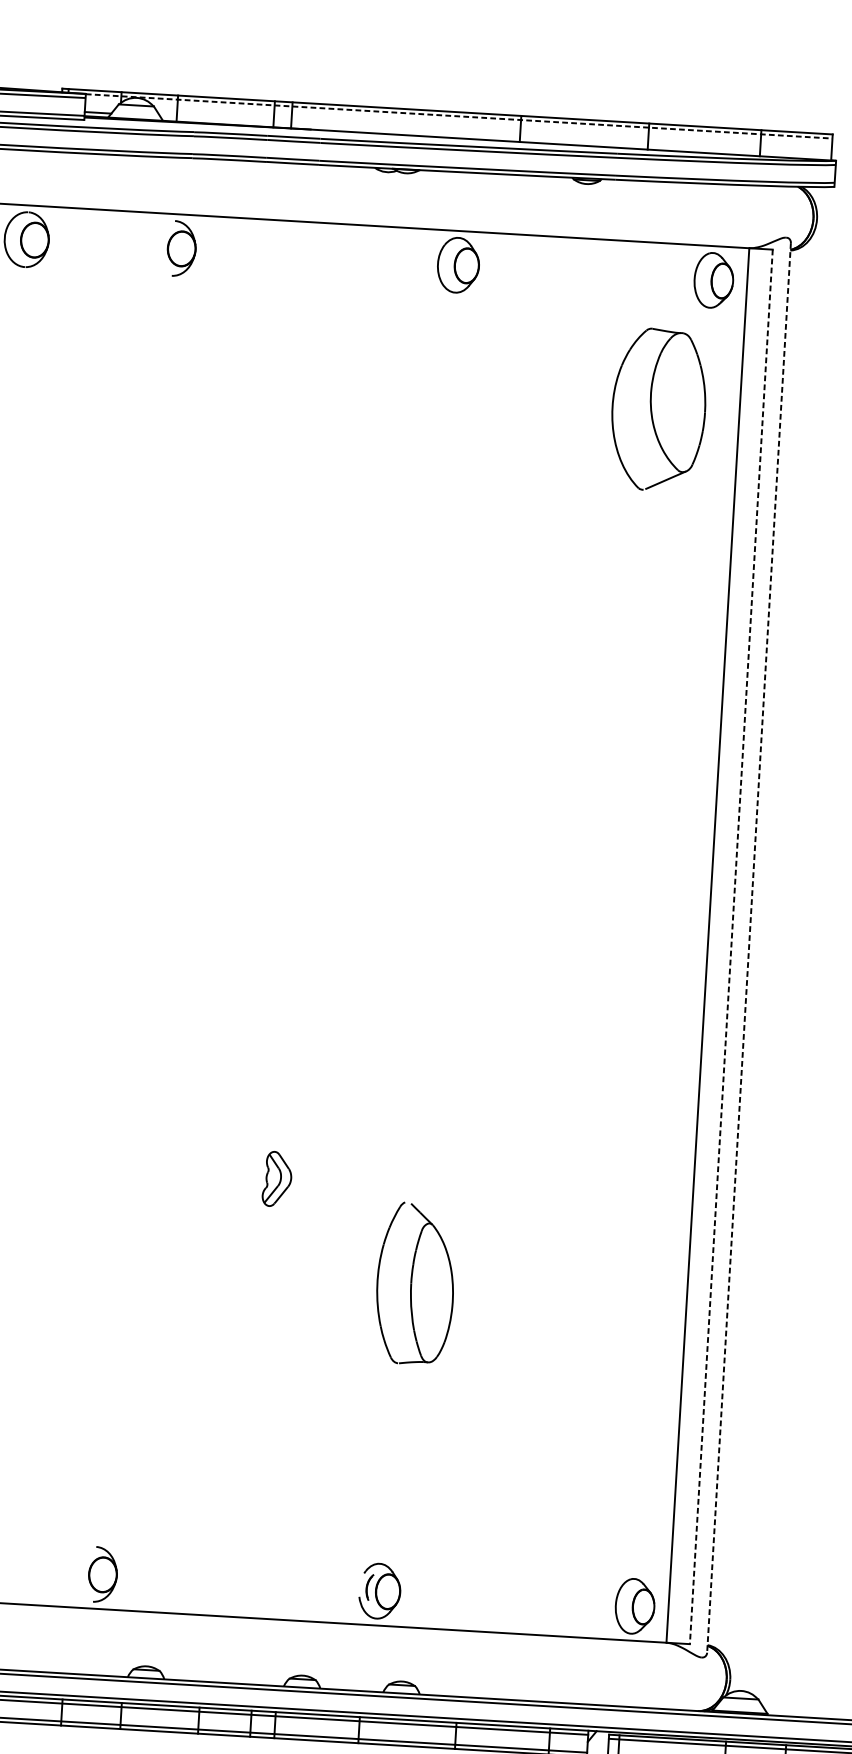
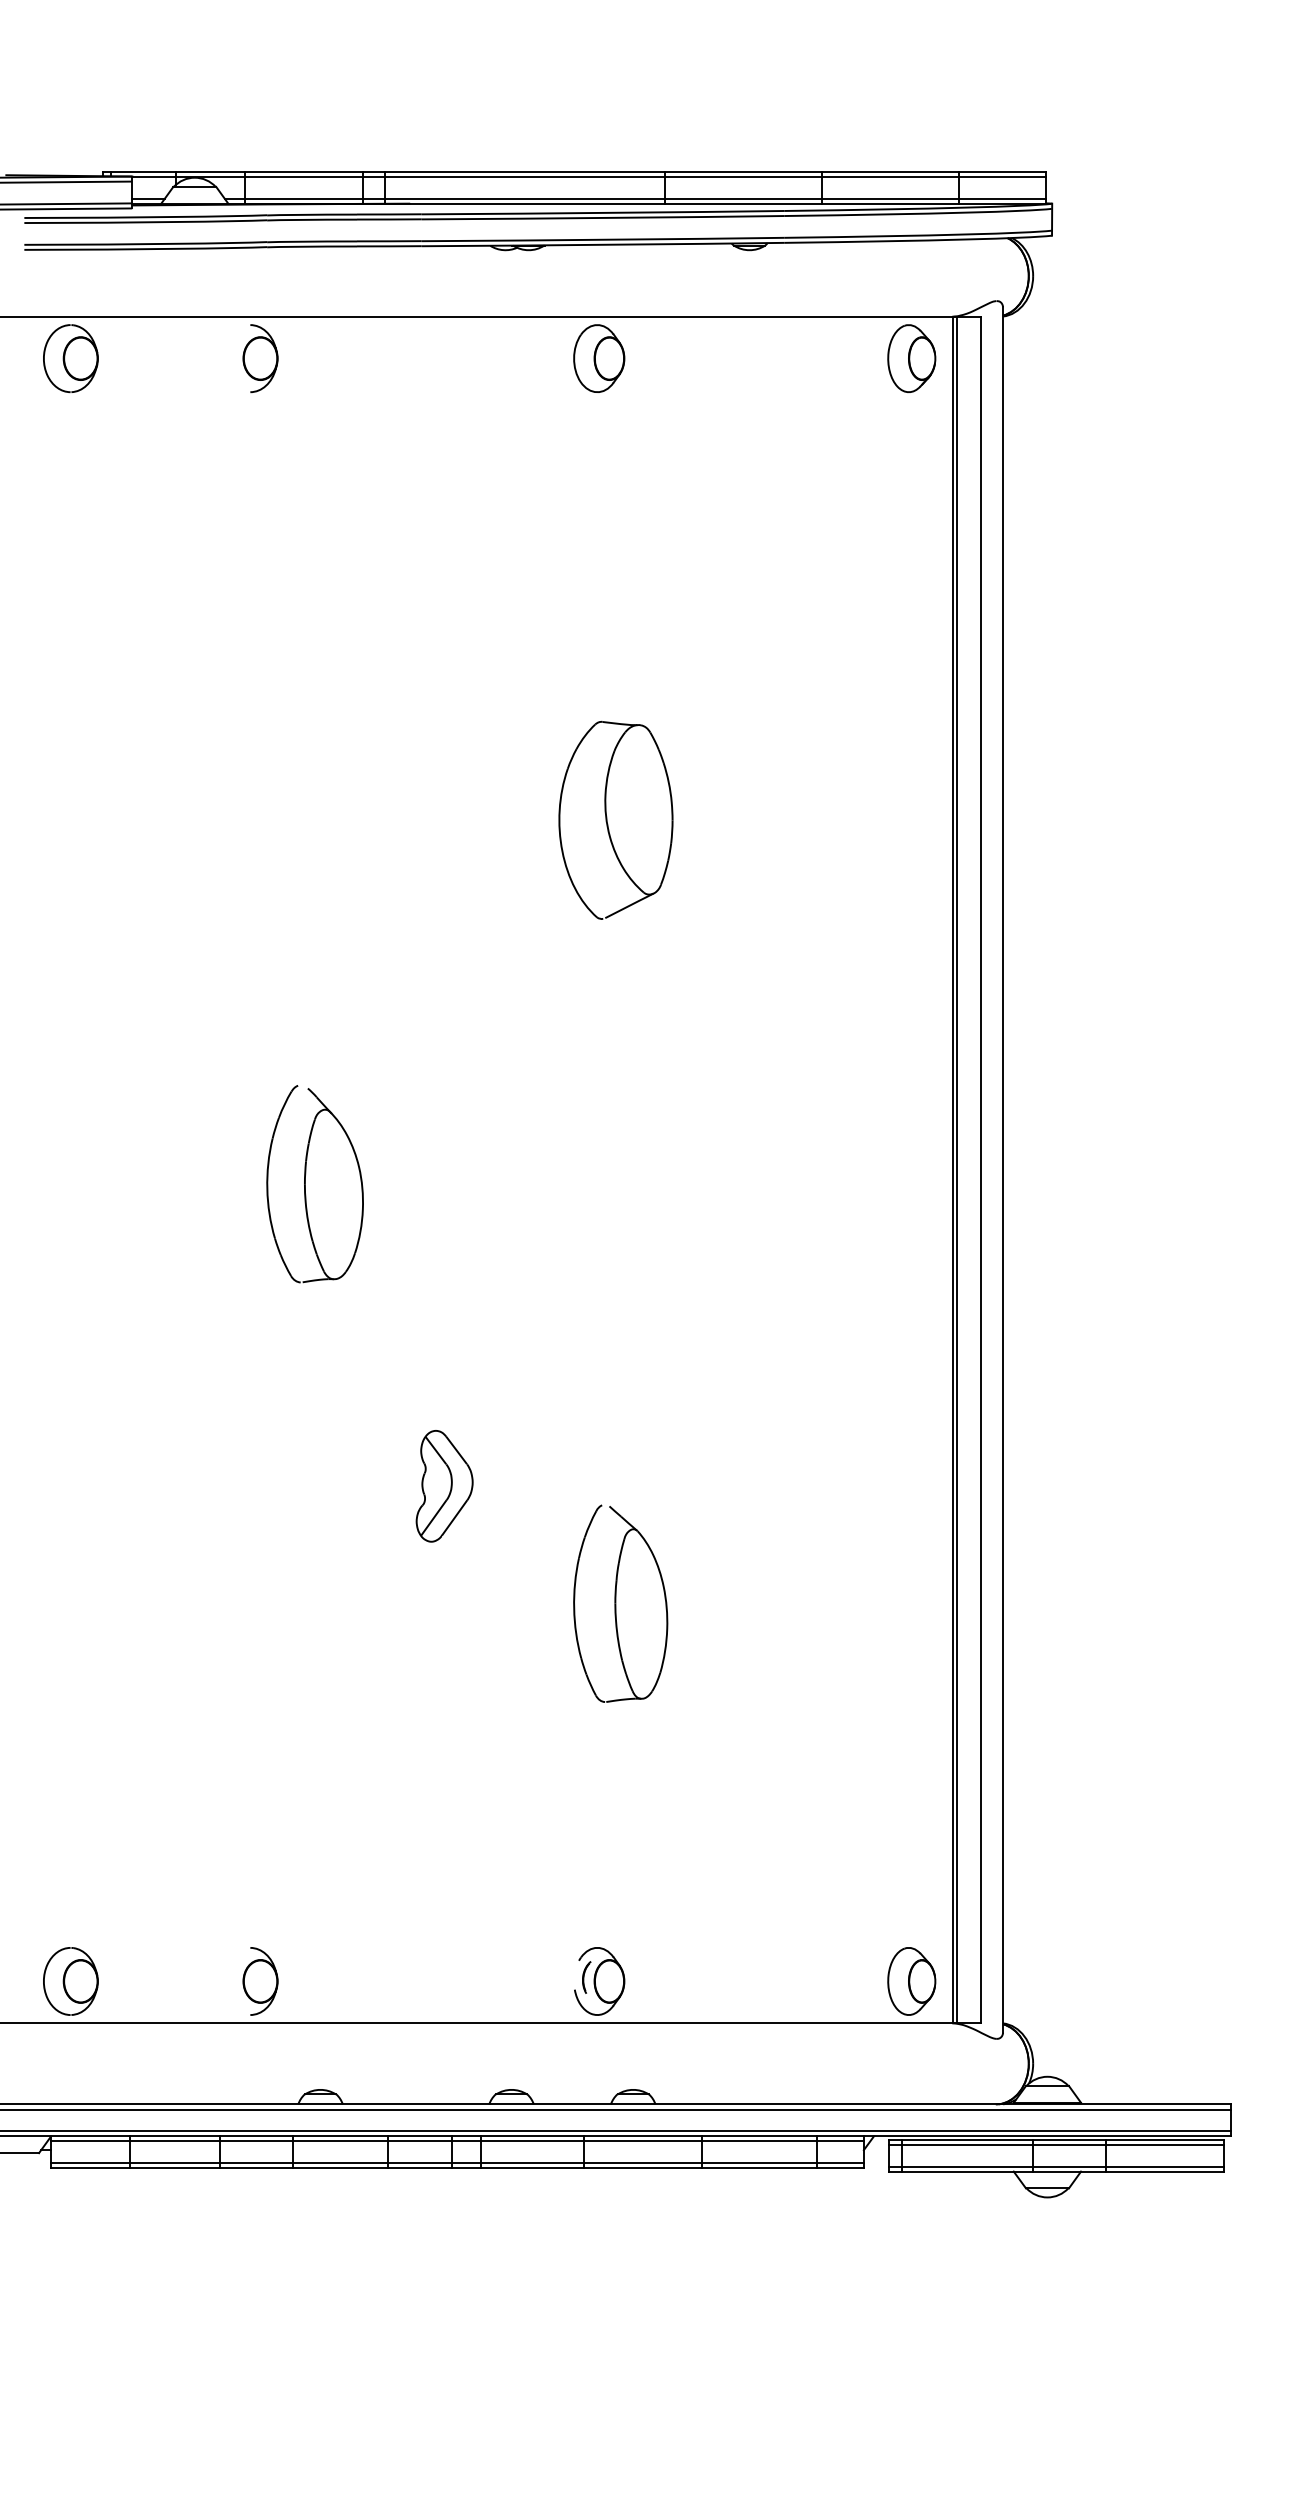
line: (459, 116) -> (589, 176), dashed -> solid
line: (495, 136) -> (635, 198), added
part: (658, 409) -> (615, 819), moved
part: (185, 926) -> (314, 1184), added
line: (711, 945) -> (956, 1169), added
line: (731, 947) -> (981, 1170), dashed -> solid
line: (749, 948) -> (1003, 1170), dashed -> solid
part: (277, 1179) -> (444, 1486), size x1.67

